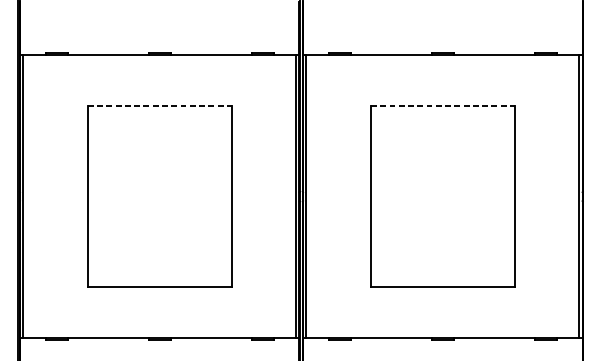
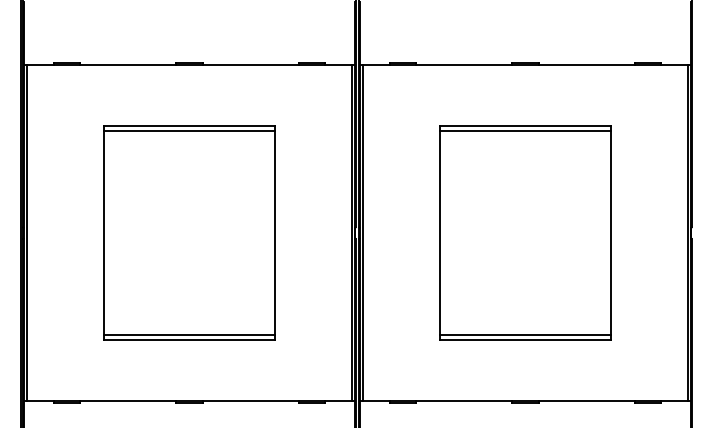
line: (159, 105) -> (189, 125), dashed -> solid
line: (442, 105) -> (525, 125), dashed -> solid
line: (159, 110) -> (189, 131), added
line: (442, 110) -> (525, 131), added
line: (159, 282) -> (189, 334), added
line: (442, 282) -> (525, 334), added

